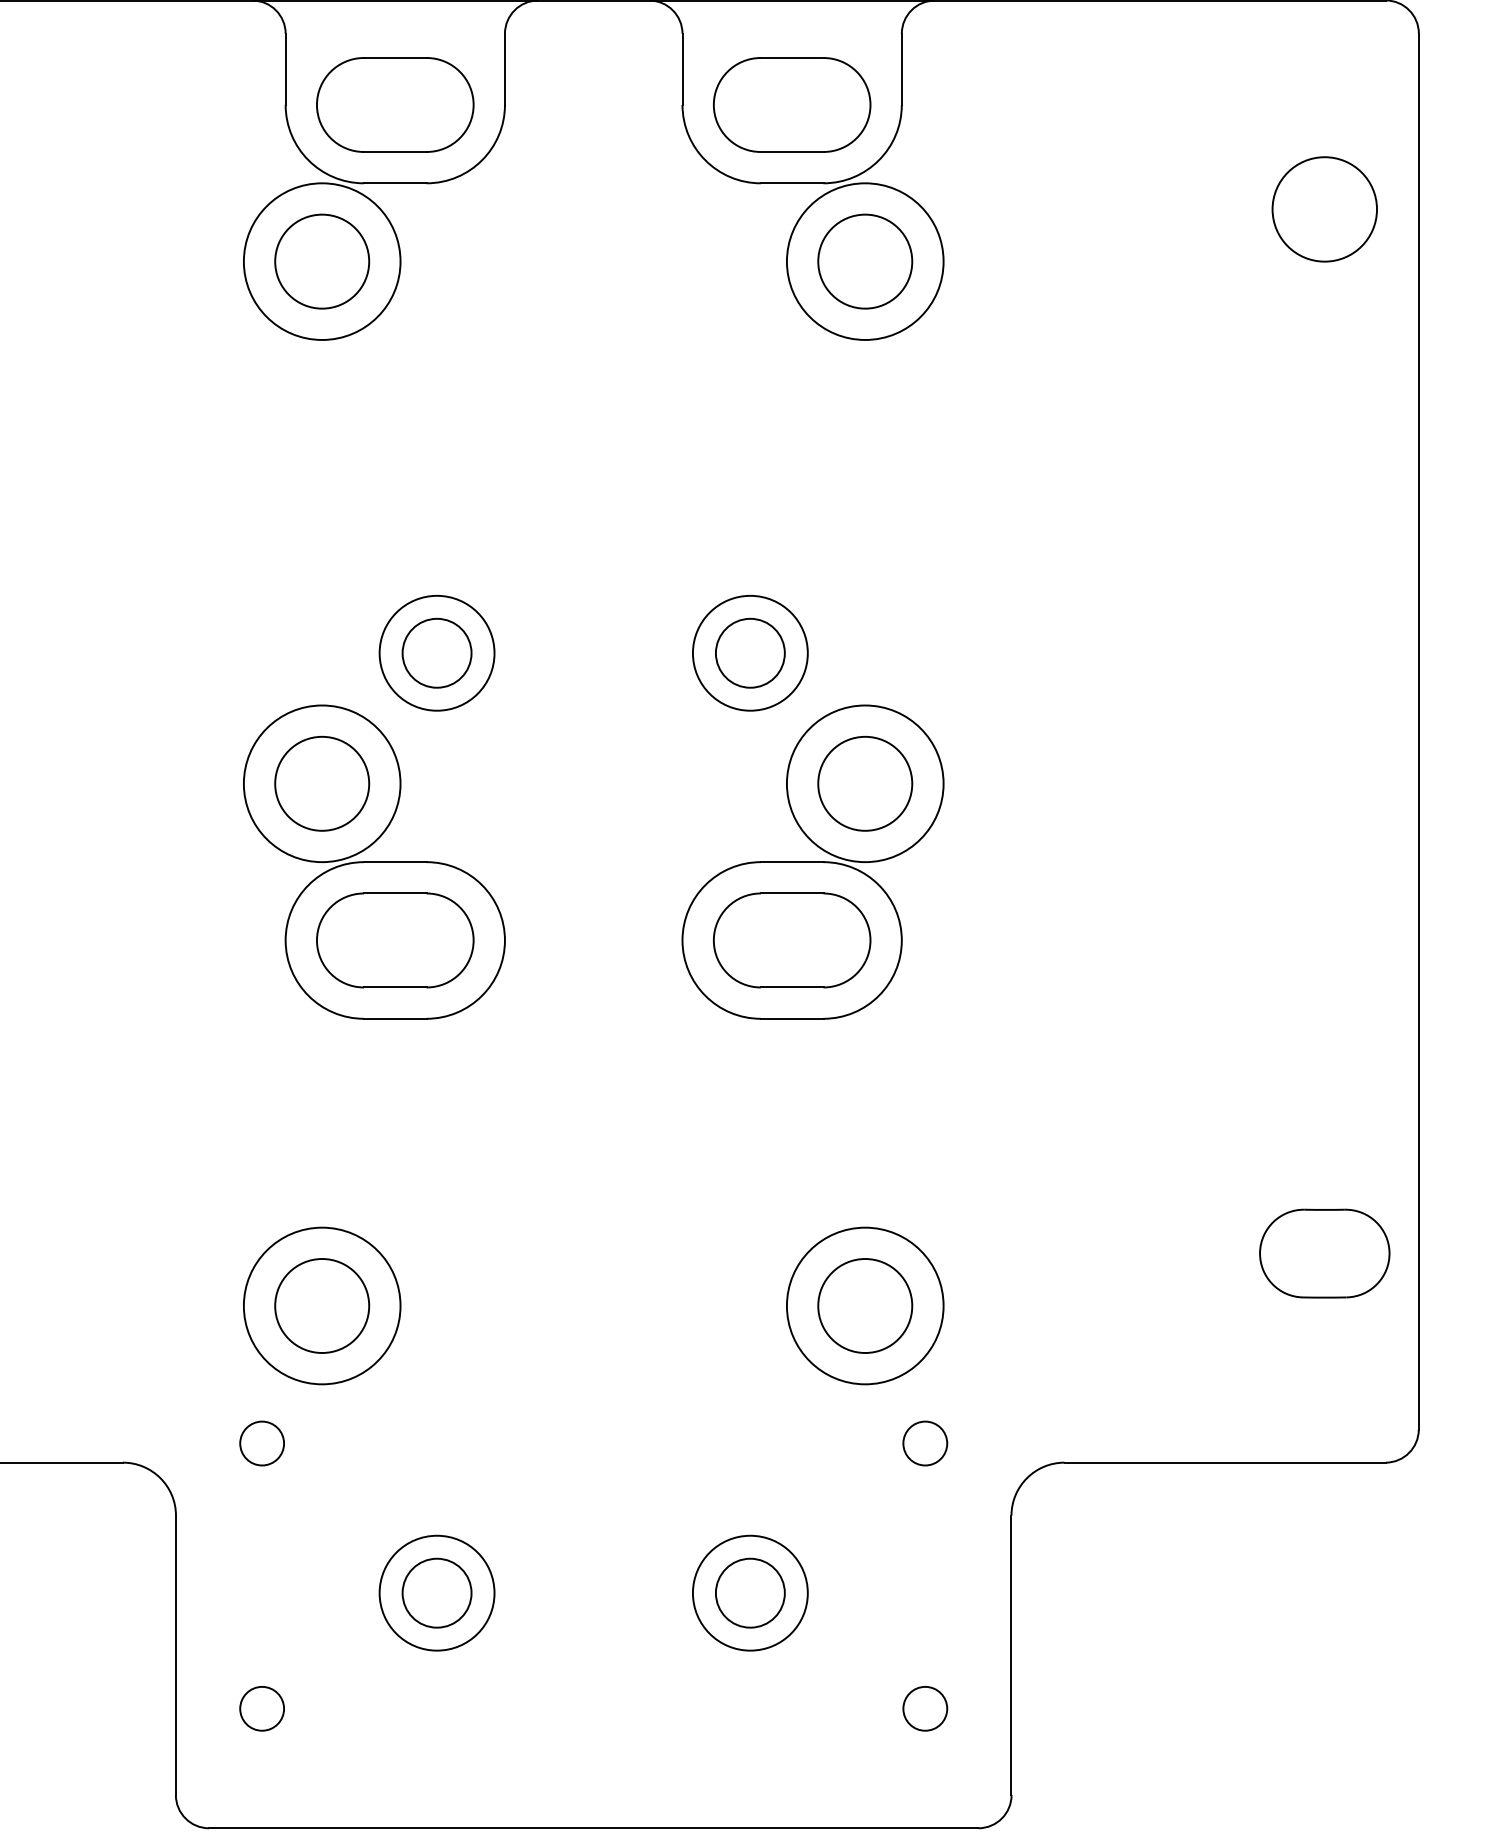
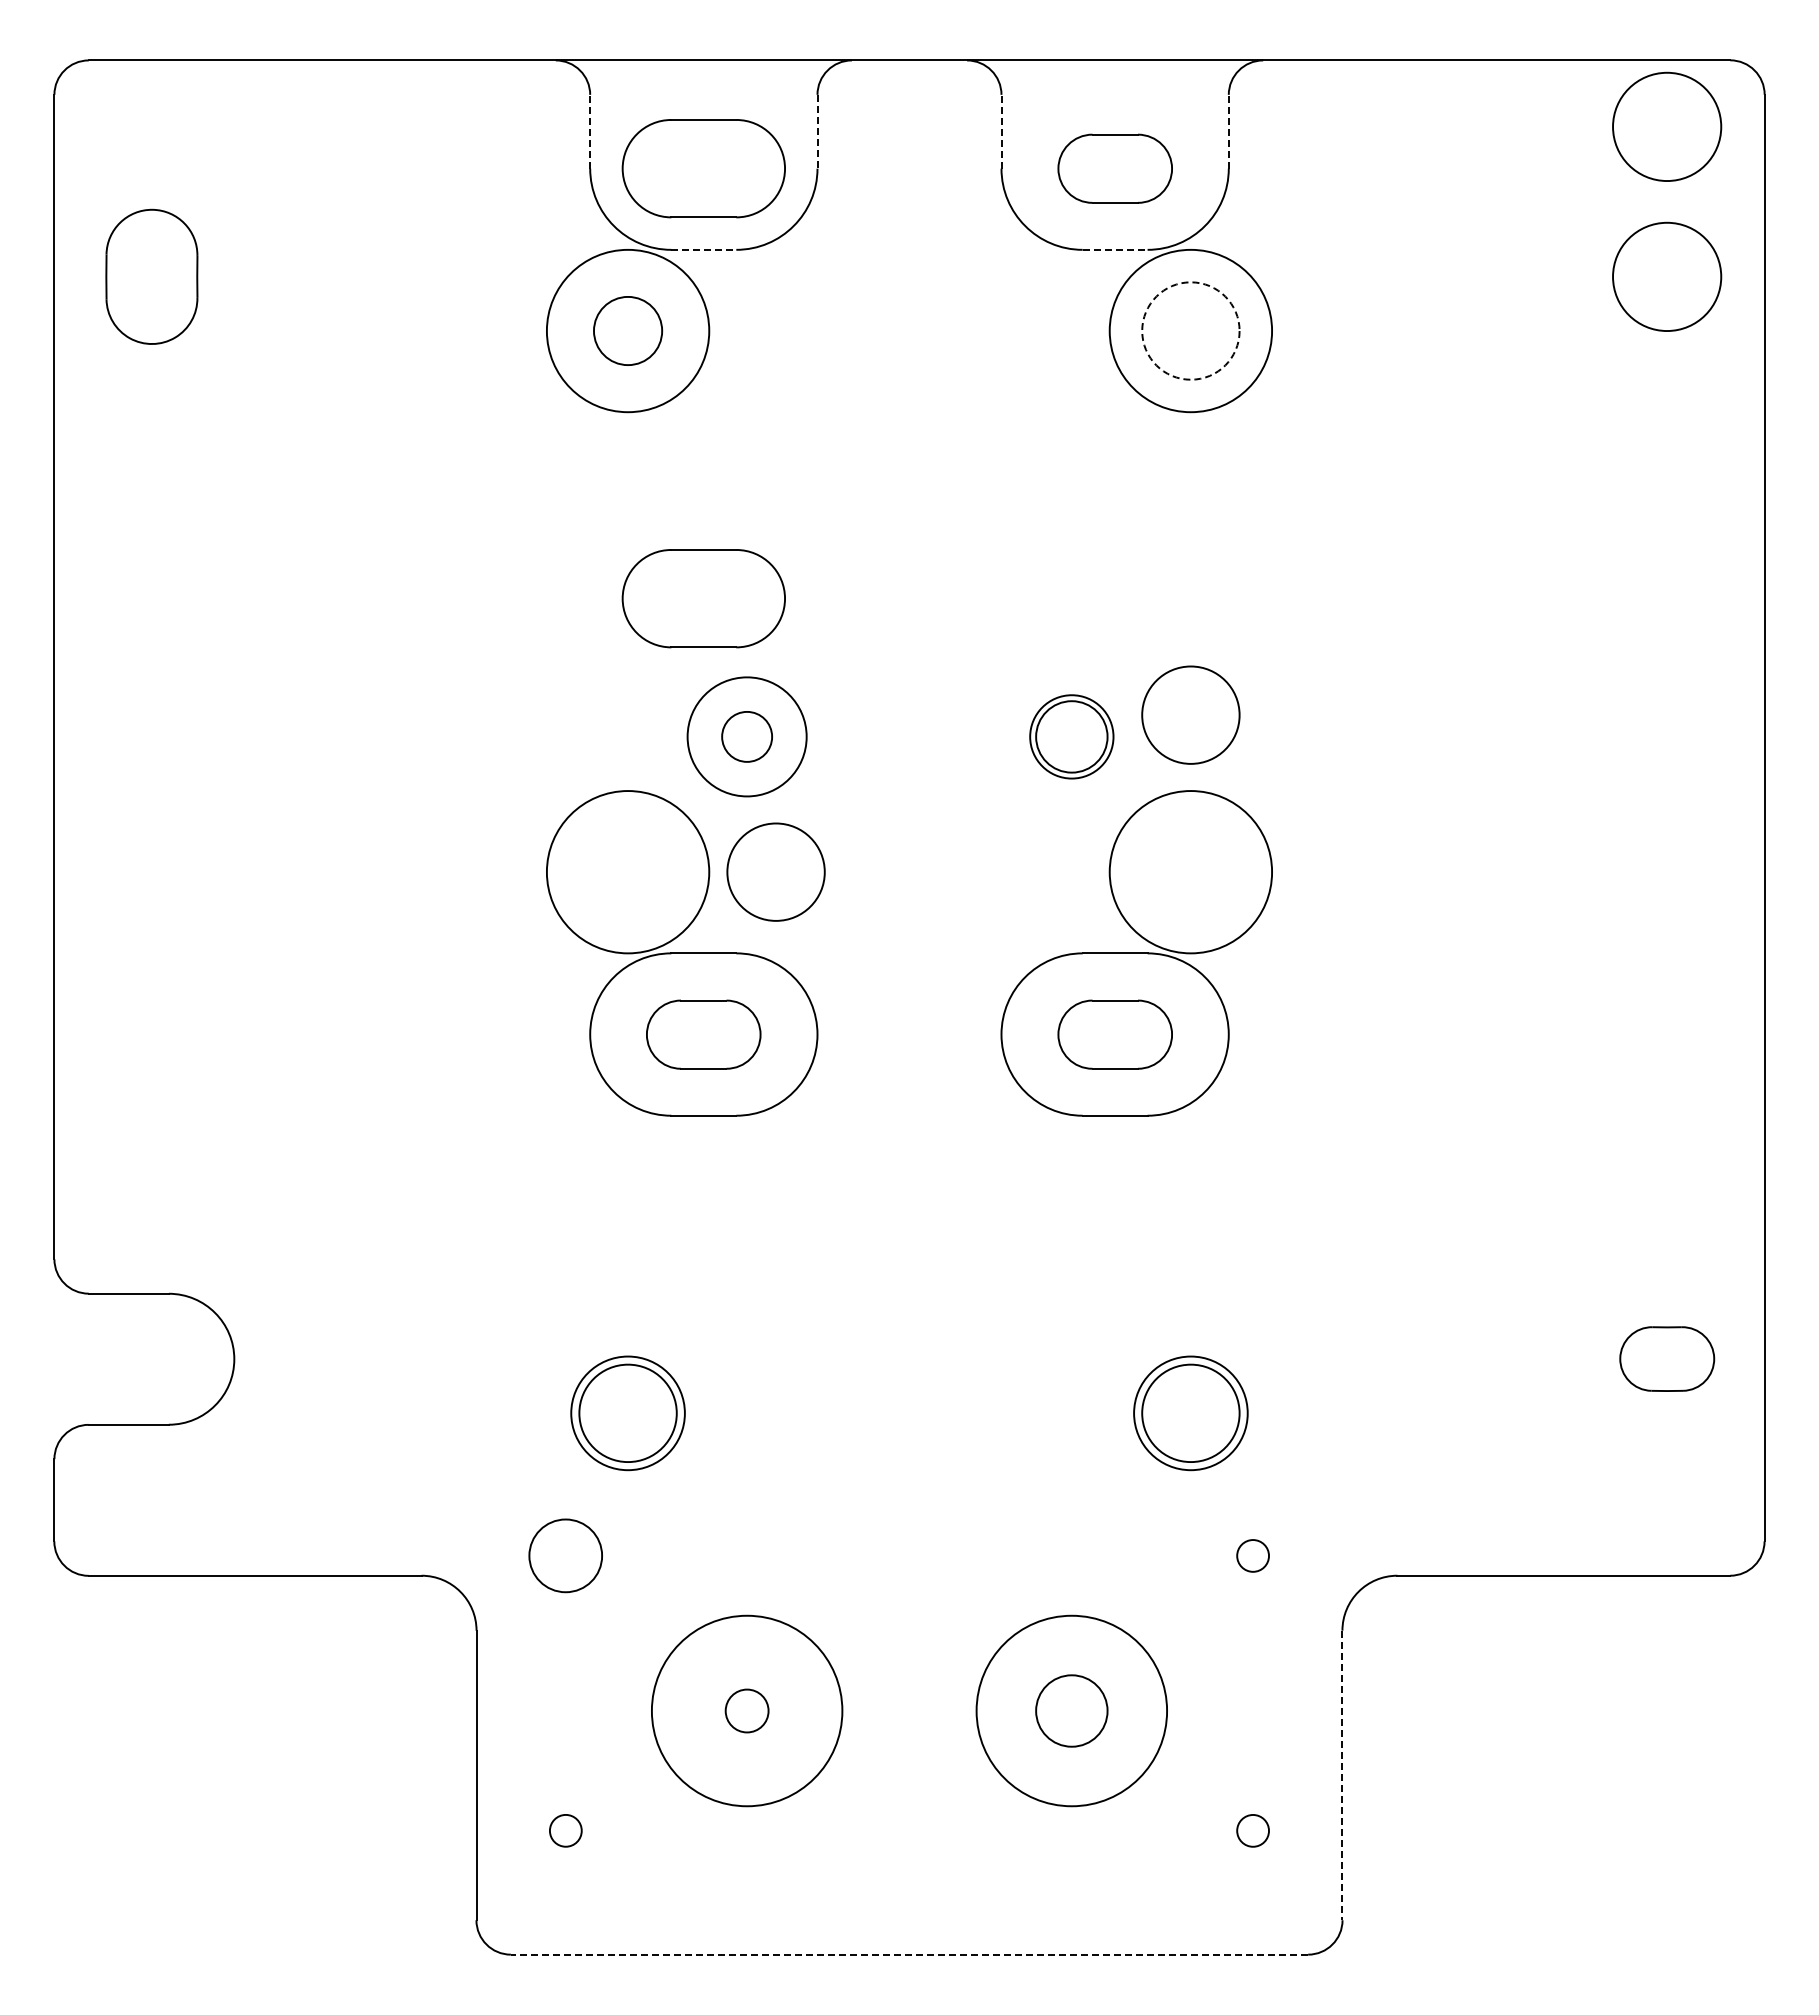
circle: (1325, 64) -> (1667, 126), added
line: (285, 69) -> (590, 131), solid -> dashed
line: (504, 69) -> (817, 131), solid -> dashed
line: (682, 69) -> (1001, 131), solid -> dashed
line: (901, 69) -> (1228, 131), solid -> dashed
part: (792, 104) -> (1115, 168), size x0.7
line: (395, 182) -> (704, 249), solid -> dashed
line: (792, 182) -> (1115, 249), solid -> dashed
circle: (321, 261) -> (627, 330), size x0.7
circle: (864, 261) -> (1190, 330), solid -> dashed
part: (394, 519) -> (703, 598), added
circle: (436, 652) -> (746, 736), size x0.7
circle: (750, 652) -> (1071, 736), size x0.7
circle: (321, 783) -> (775, 871), moved
circle: (864, 783) -> (1190, 714), moved
part: (394, 940) -> (703, 1034), size x0.7
part: (792, 940) -> (1115, 1034), size x0.7
part: (1325, 1253) -> (1667, 1358), size x0.7
circle: (321, 1306) -> (627, 1413), size x0.7
circle: (864, 1306) -> (1190, 1413), size x0.7
circle: (261, 1443) -> (565, 1555), size x1.6
circle: (924, 1443) -> (1252, 1555), size x0.7
circle: (436, 1592) -> (746, 1710), size x0.6
circle: (436, 1592) -> (746, 1710), size x1.6
circle: (750, 1592) -> (1071, 1710), size x1.6
line: (1011, 1655) -> (1342, 1775), solid -> dashed
circle: (261, 1708) -> (565, 1830), size x0.7
circle: (924, 1708) -> (1252, 1830), size x0.7
line: (593, 1828) -> (909, 1954), solid -> dashed

